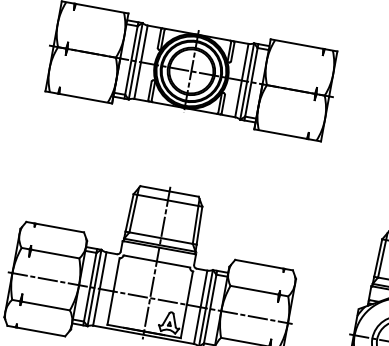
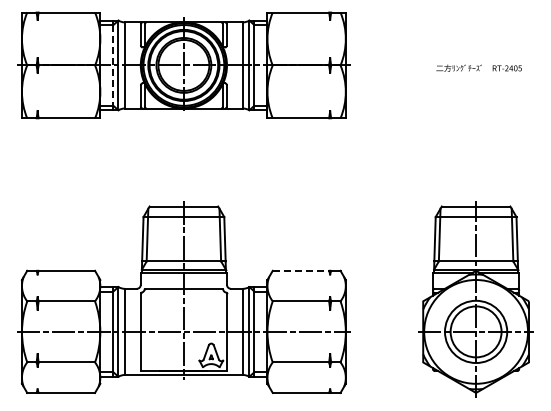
line: (131, 60) -> (113, 65), solid -> dashed
line: (259, 264) -> (301, 270), solid -> dashed

